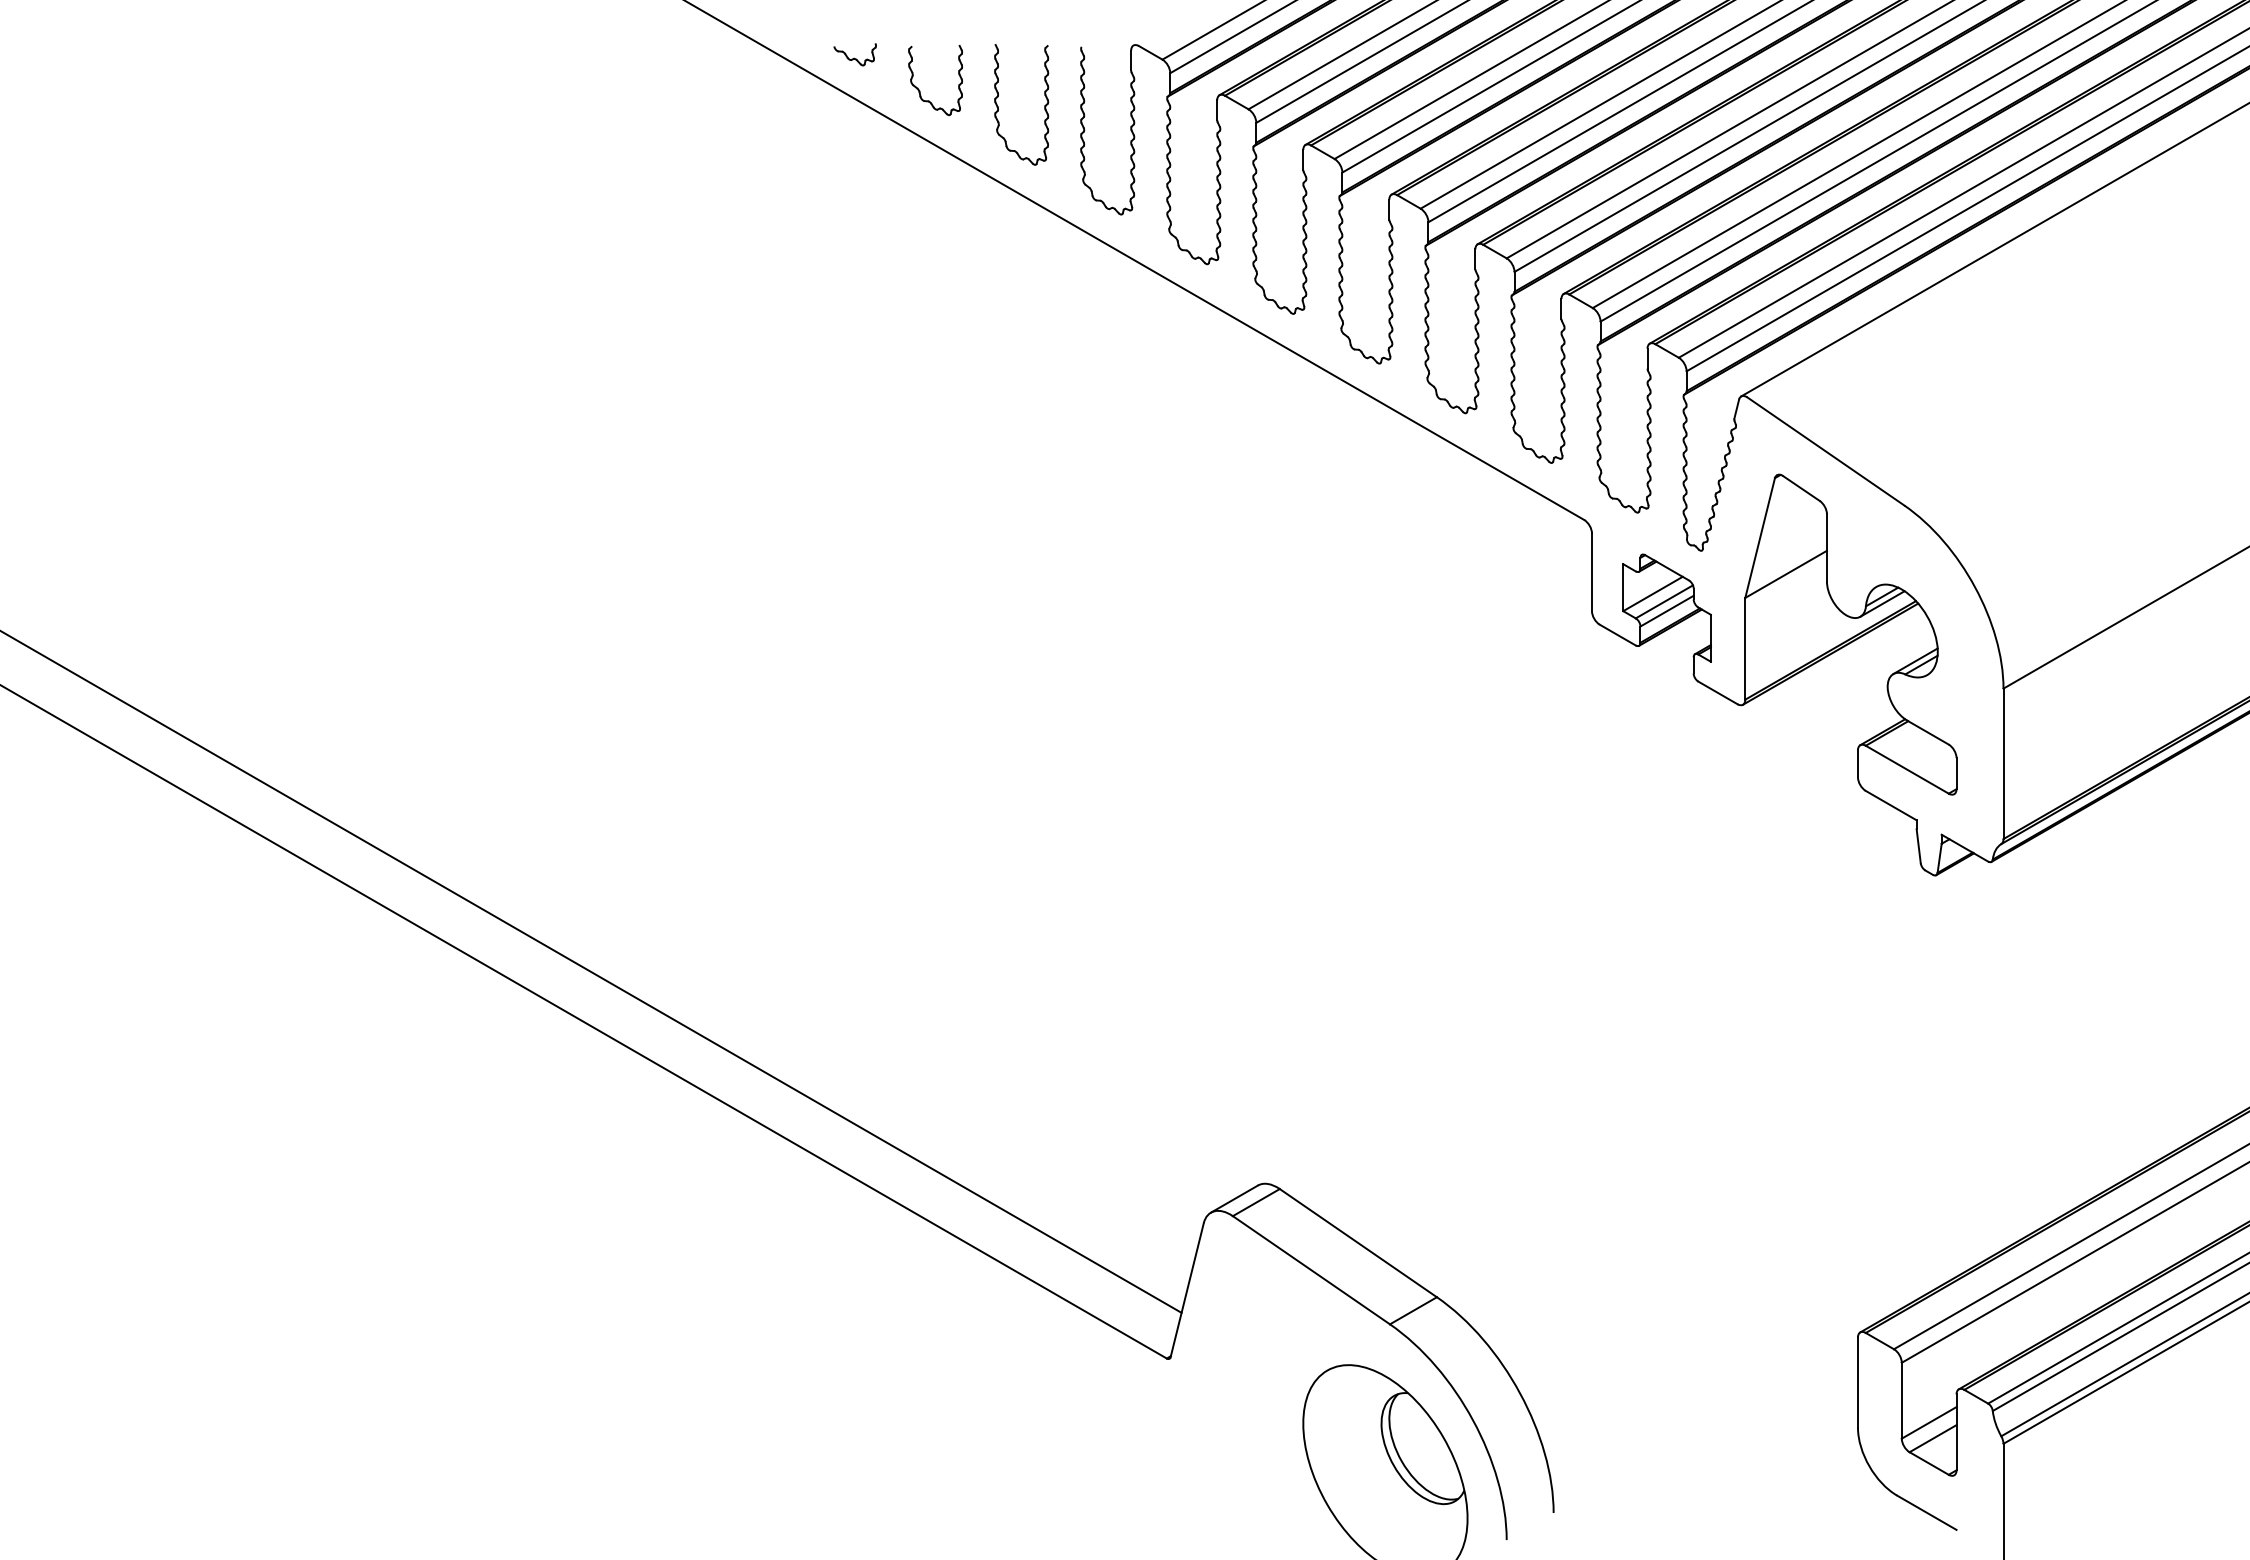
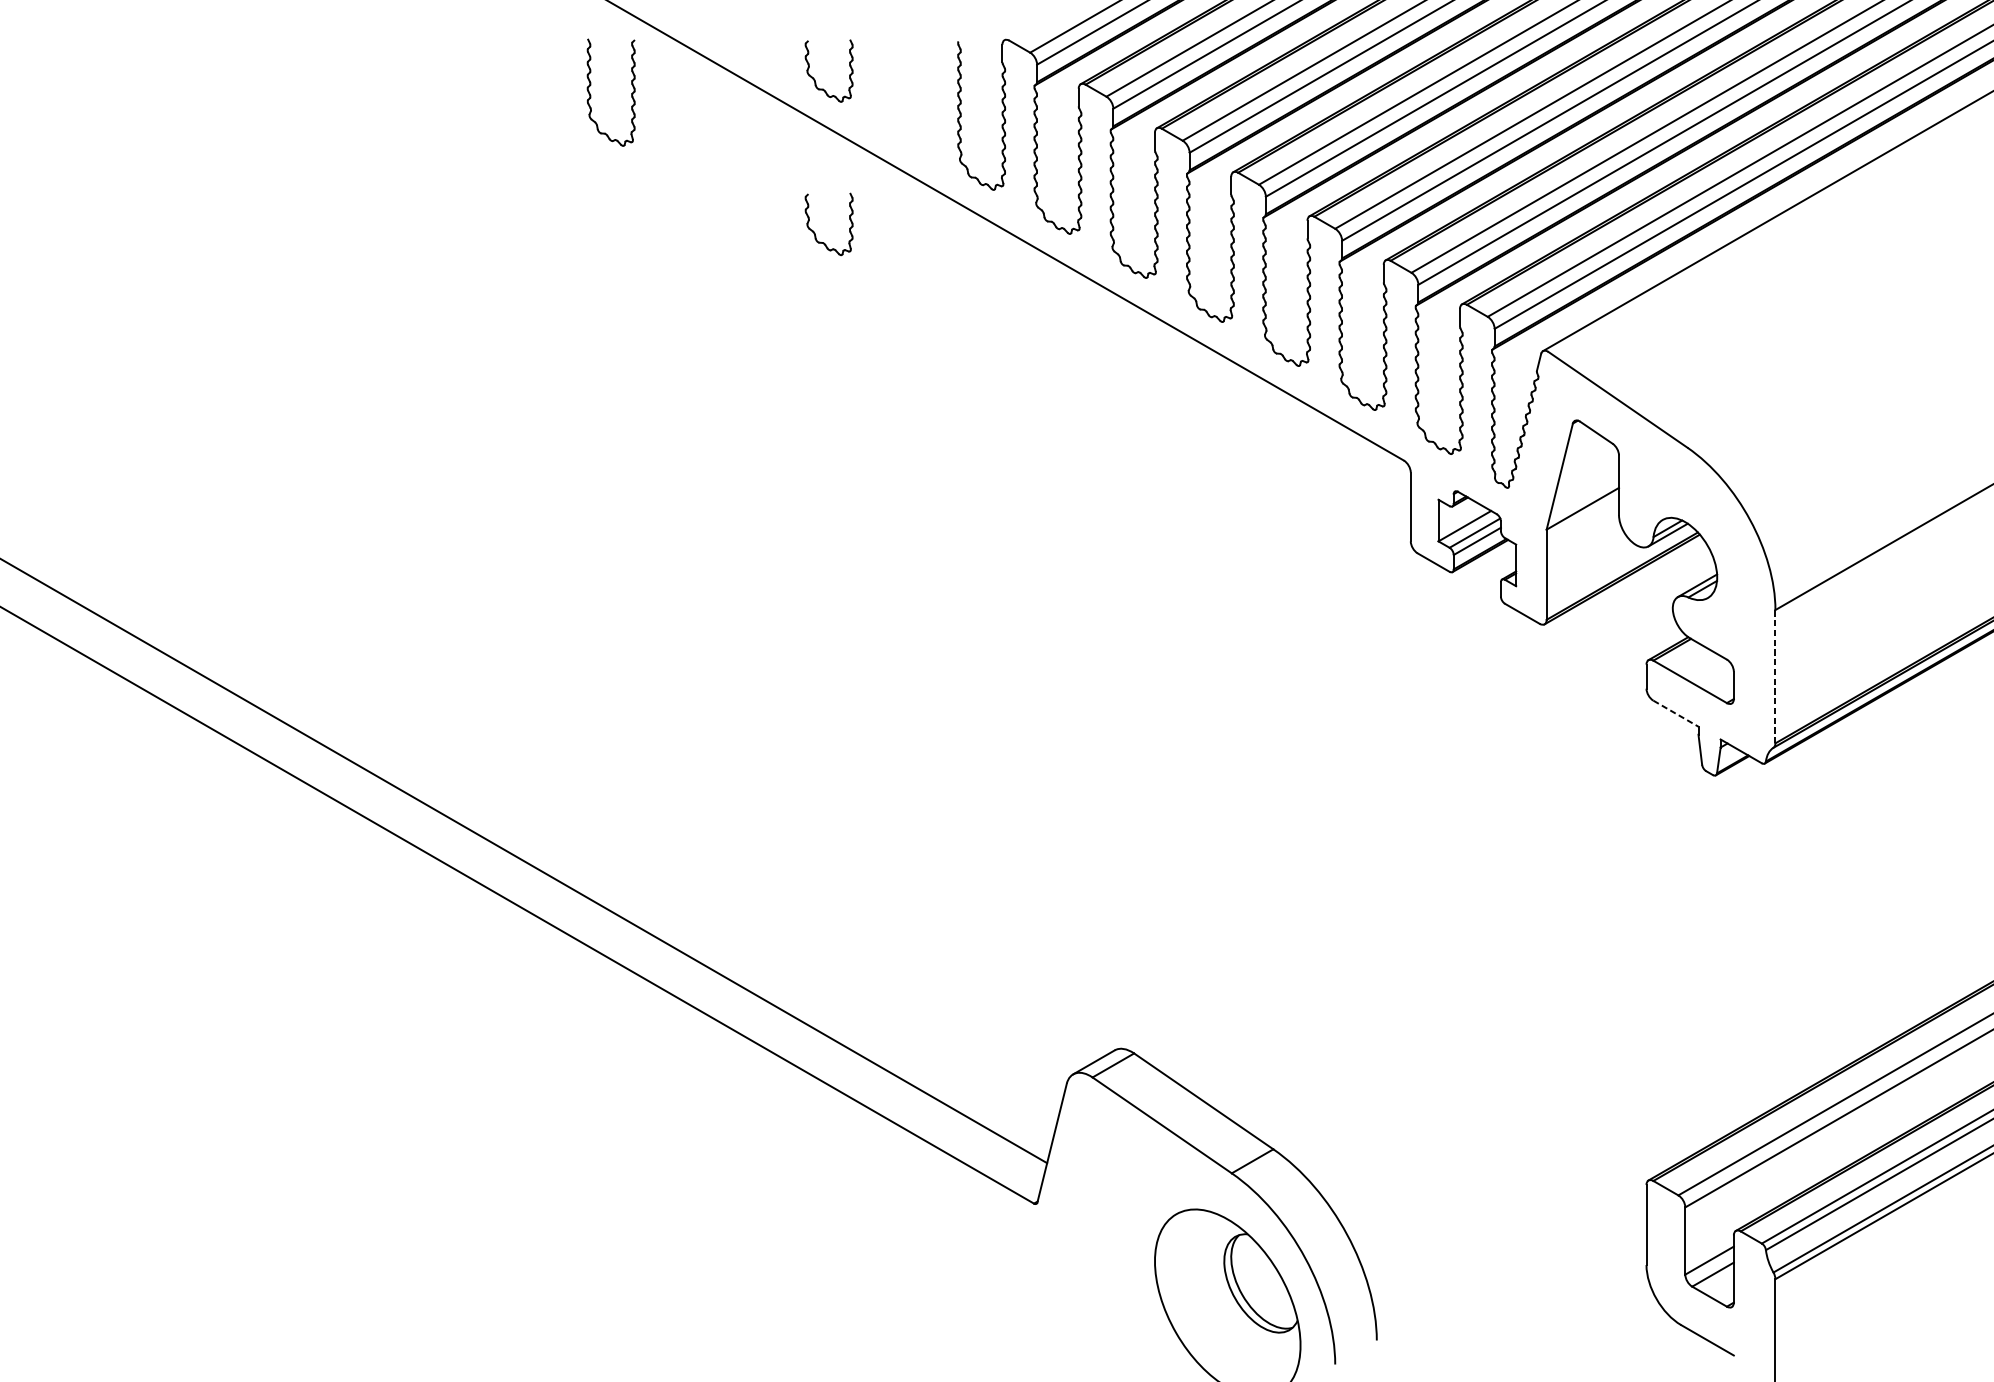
part: (854, 54) -> (757, 48), removed
part: (1044, 105) -> (631, 93), moved
part: (919, 262) -> (814, 232), added
line: (2003, 763) -> (1775, 676), solid -> dashed
line: (1891, 805) -> (1676, 713), solid -> dashed

